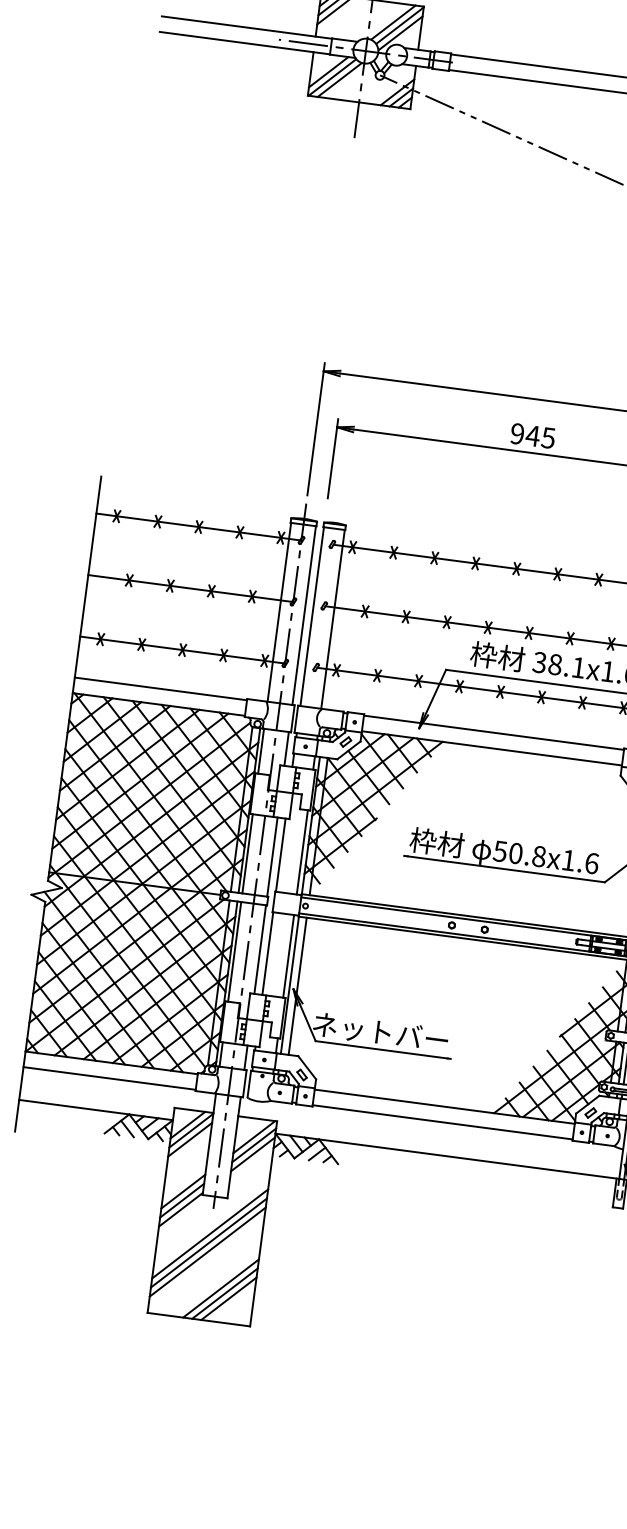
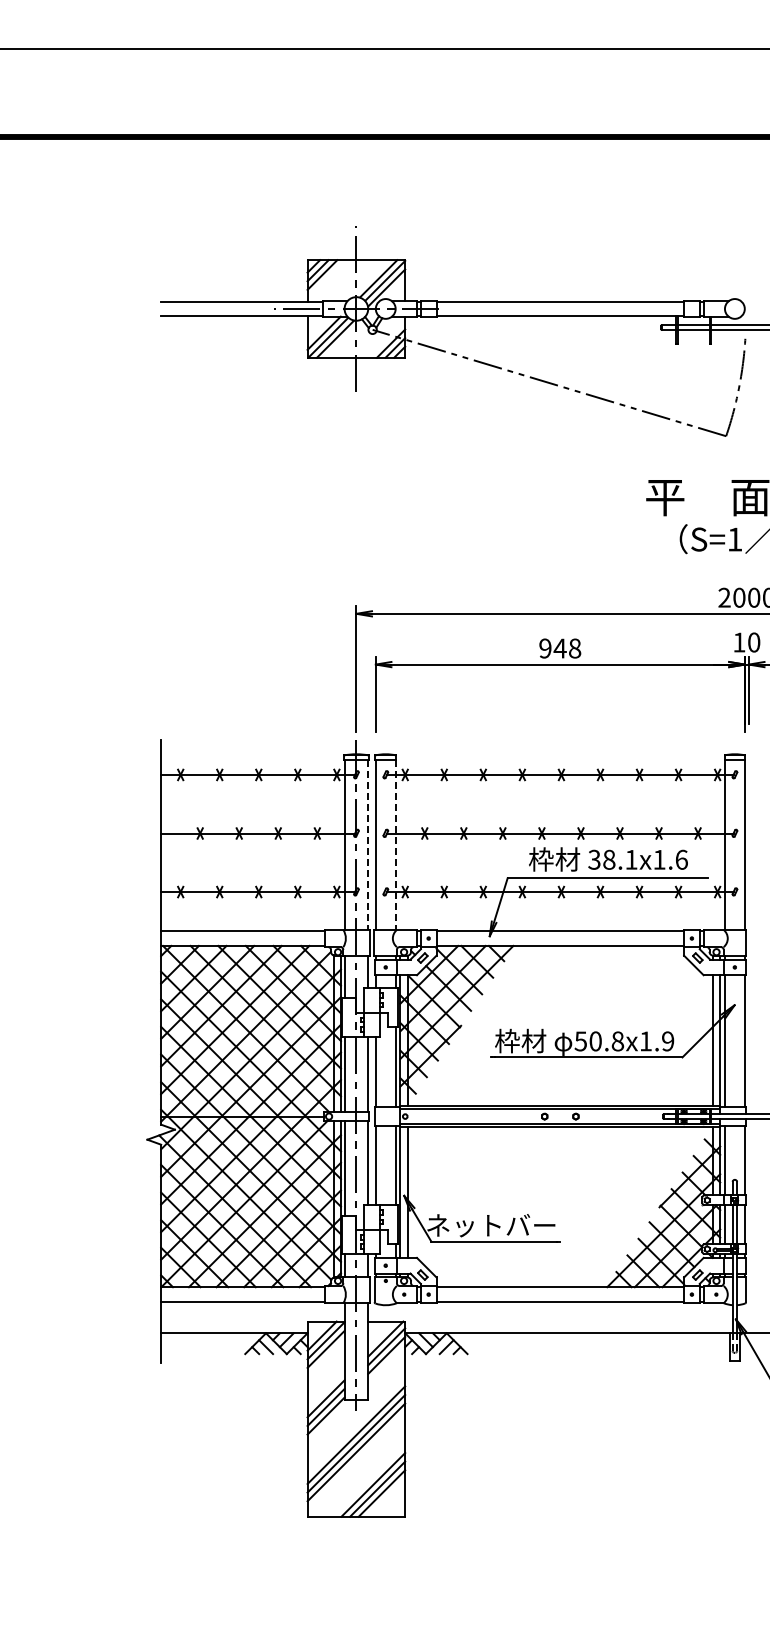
text: (547, 437) -> (574, 648), 945 -> 948
line: (304, 616) -> (368, 845), solid -> dashed
line: (332, 620) -> (395, 845), solid -> dashed
text: (592, 863) -> (668, 1041), 50.8x1.6 -> 50.8x1.9

